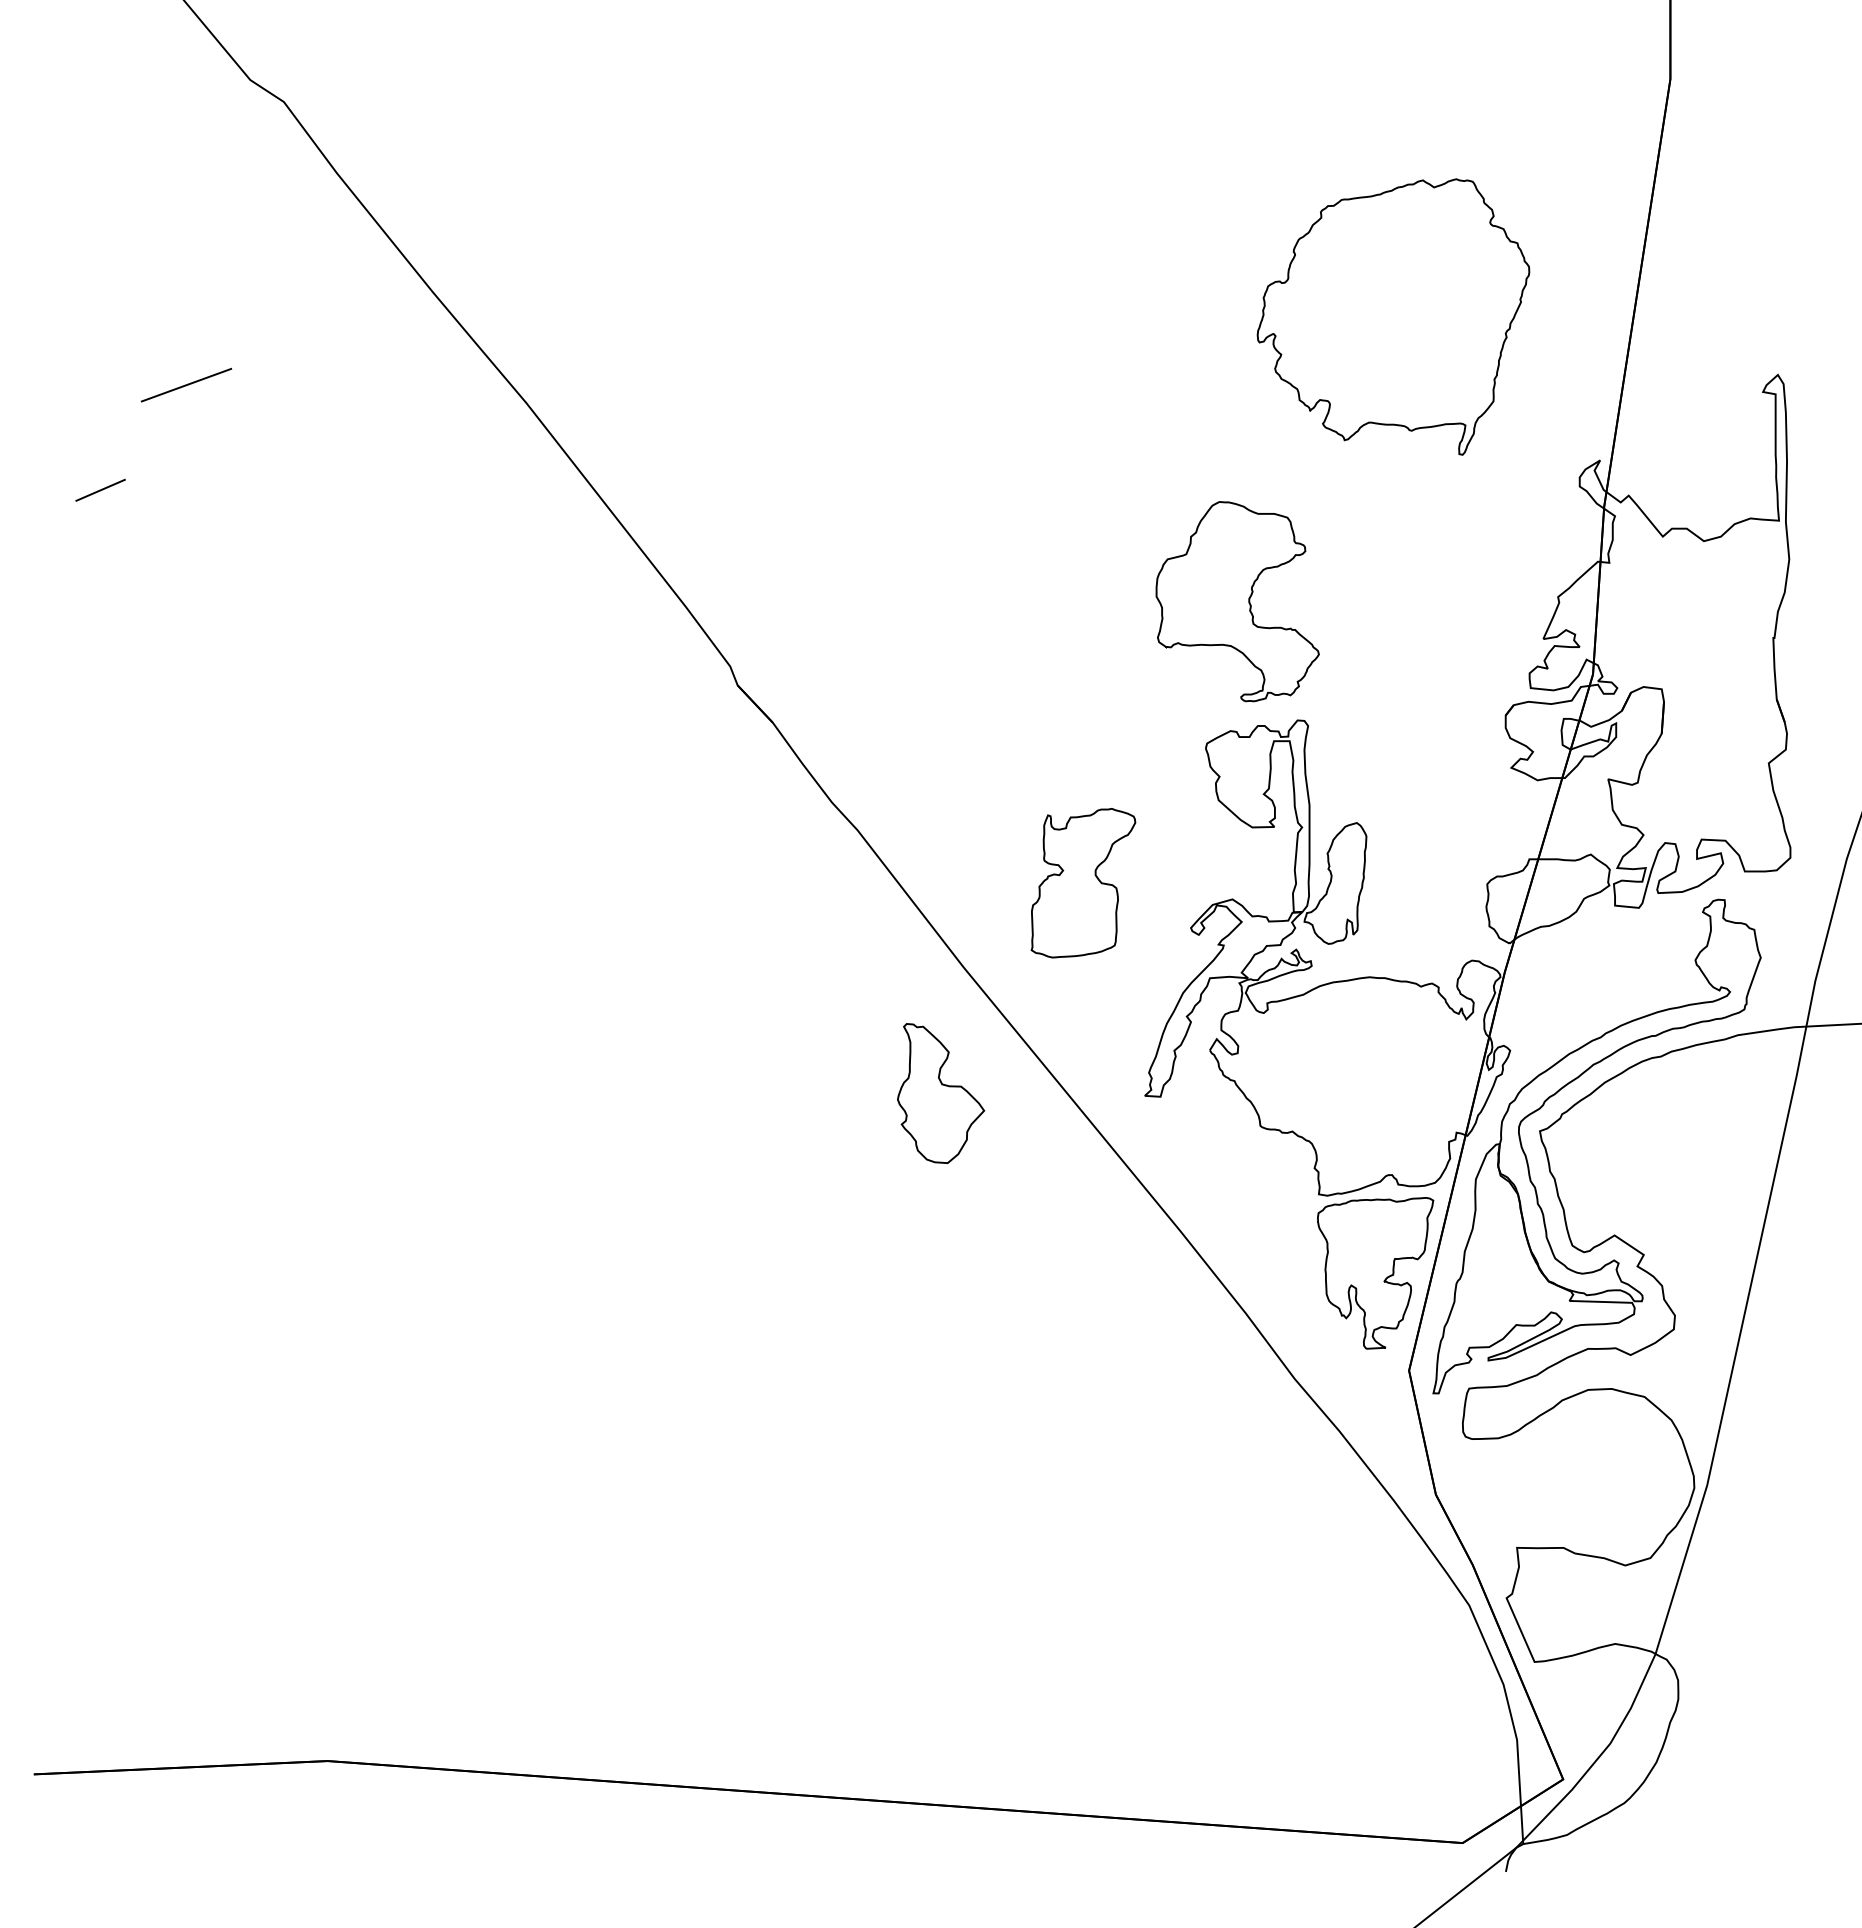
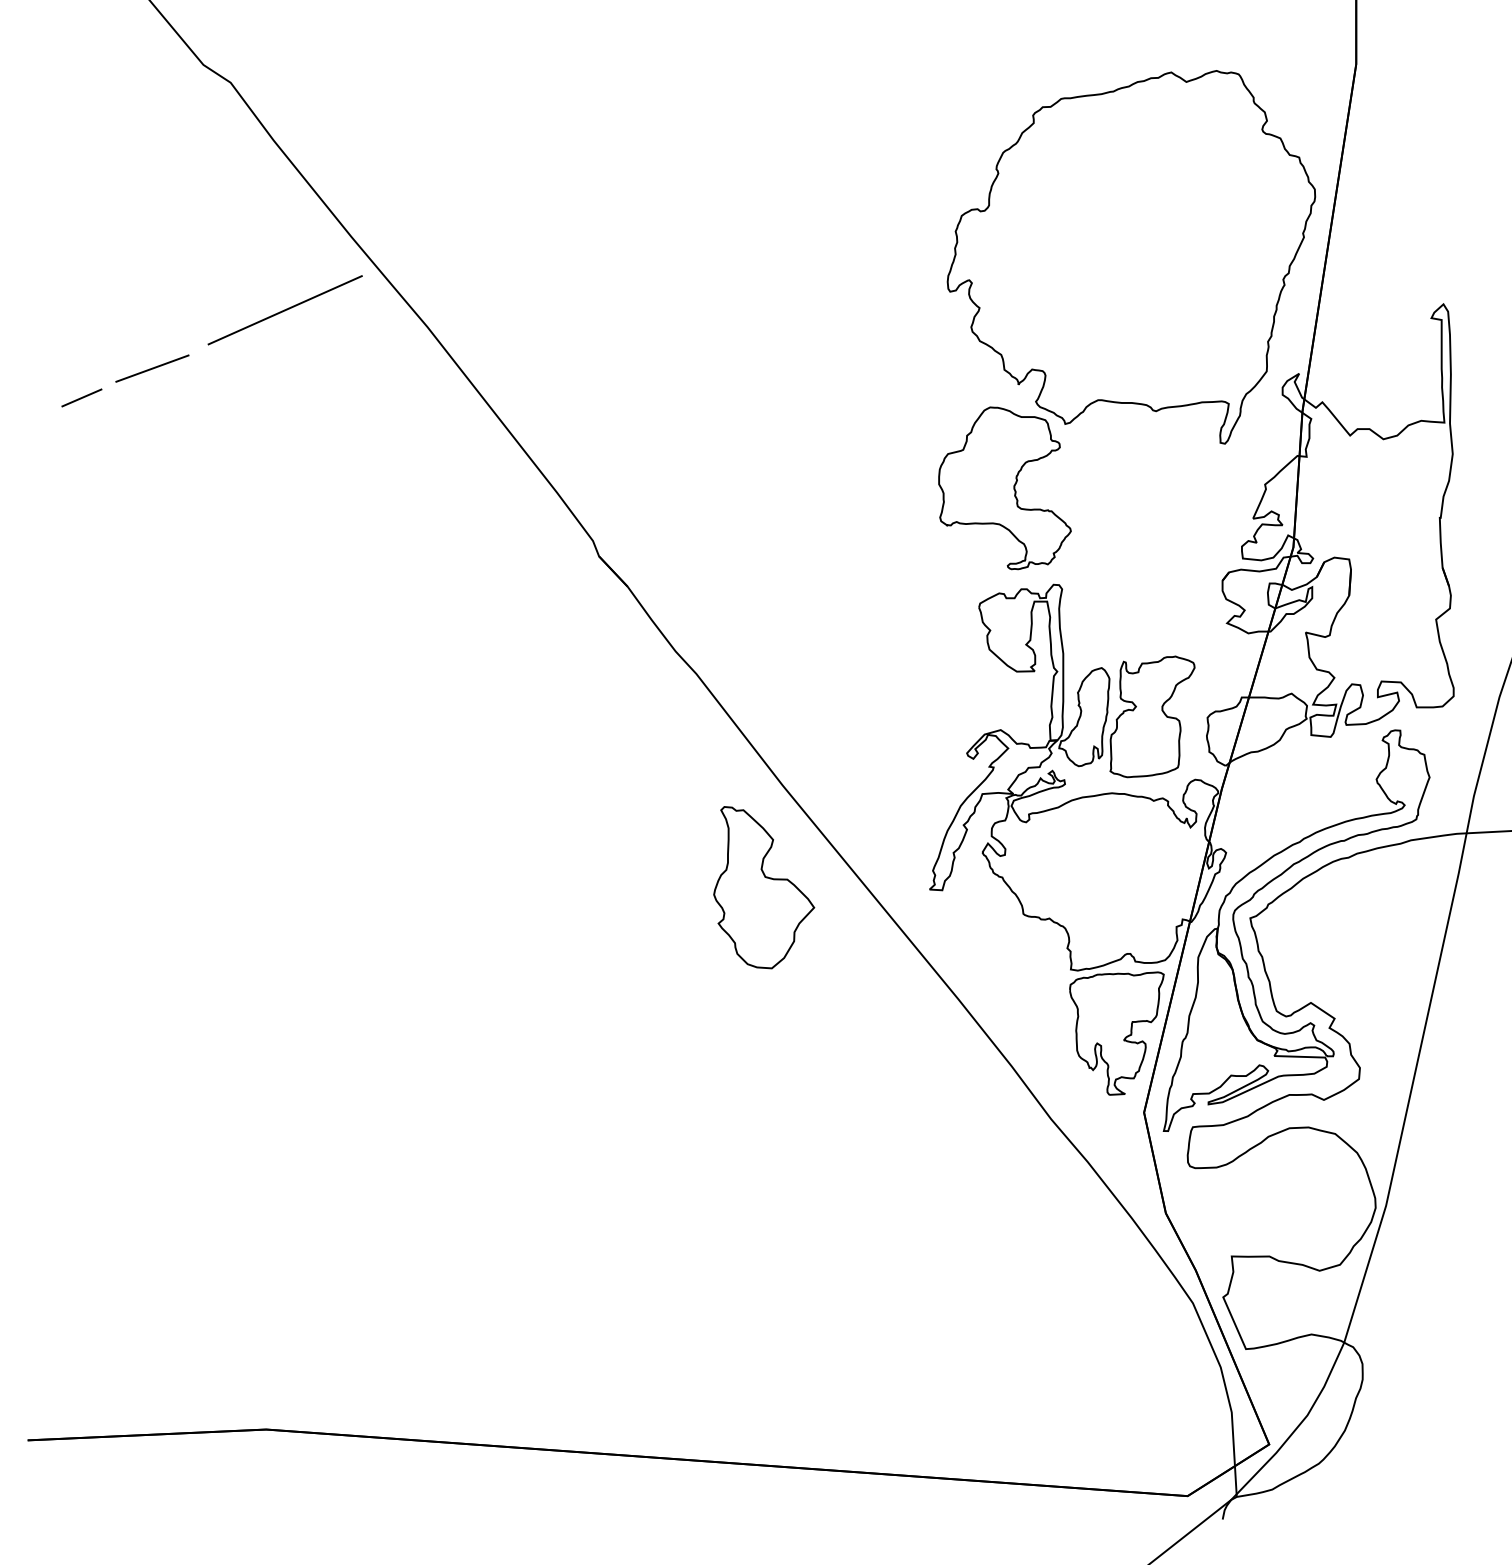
part: (1393, 316) -> (1131, 256), size x1.67
line: (350, 382) -> (284, 310), added
line: (186, 384) -> (152, 368), moved
part: (1083, 883) -> (1152, 717), moved
part: (940, 1093) -> (763, 887), size x1.43

